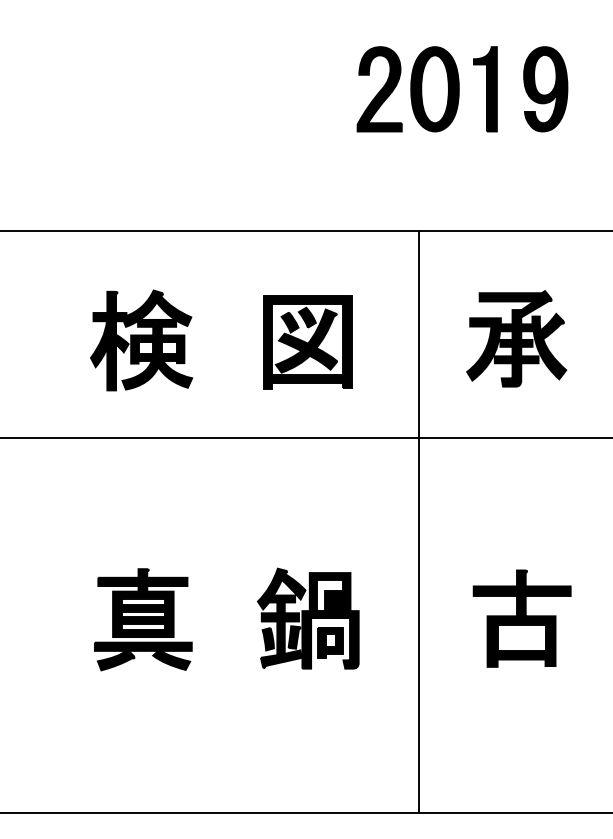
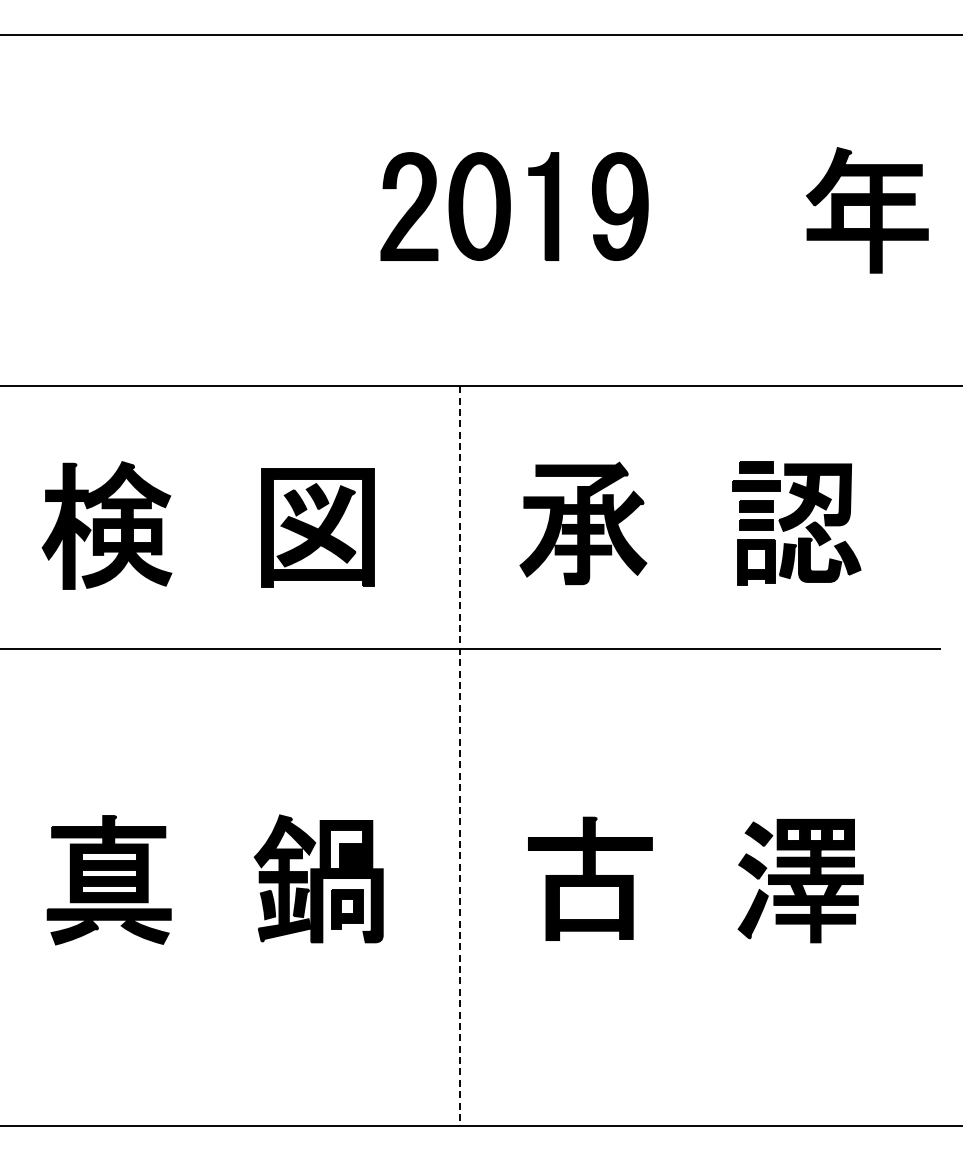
line: (419, 522) -> (459, 756), solid -> dashed

